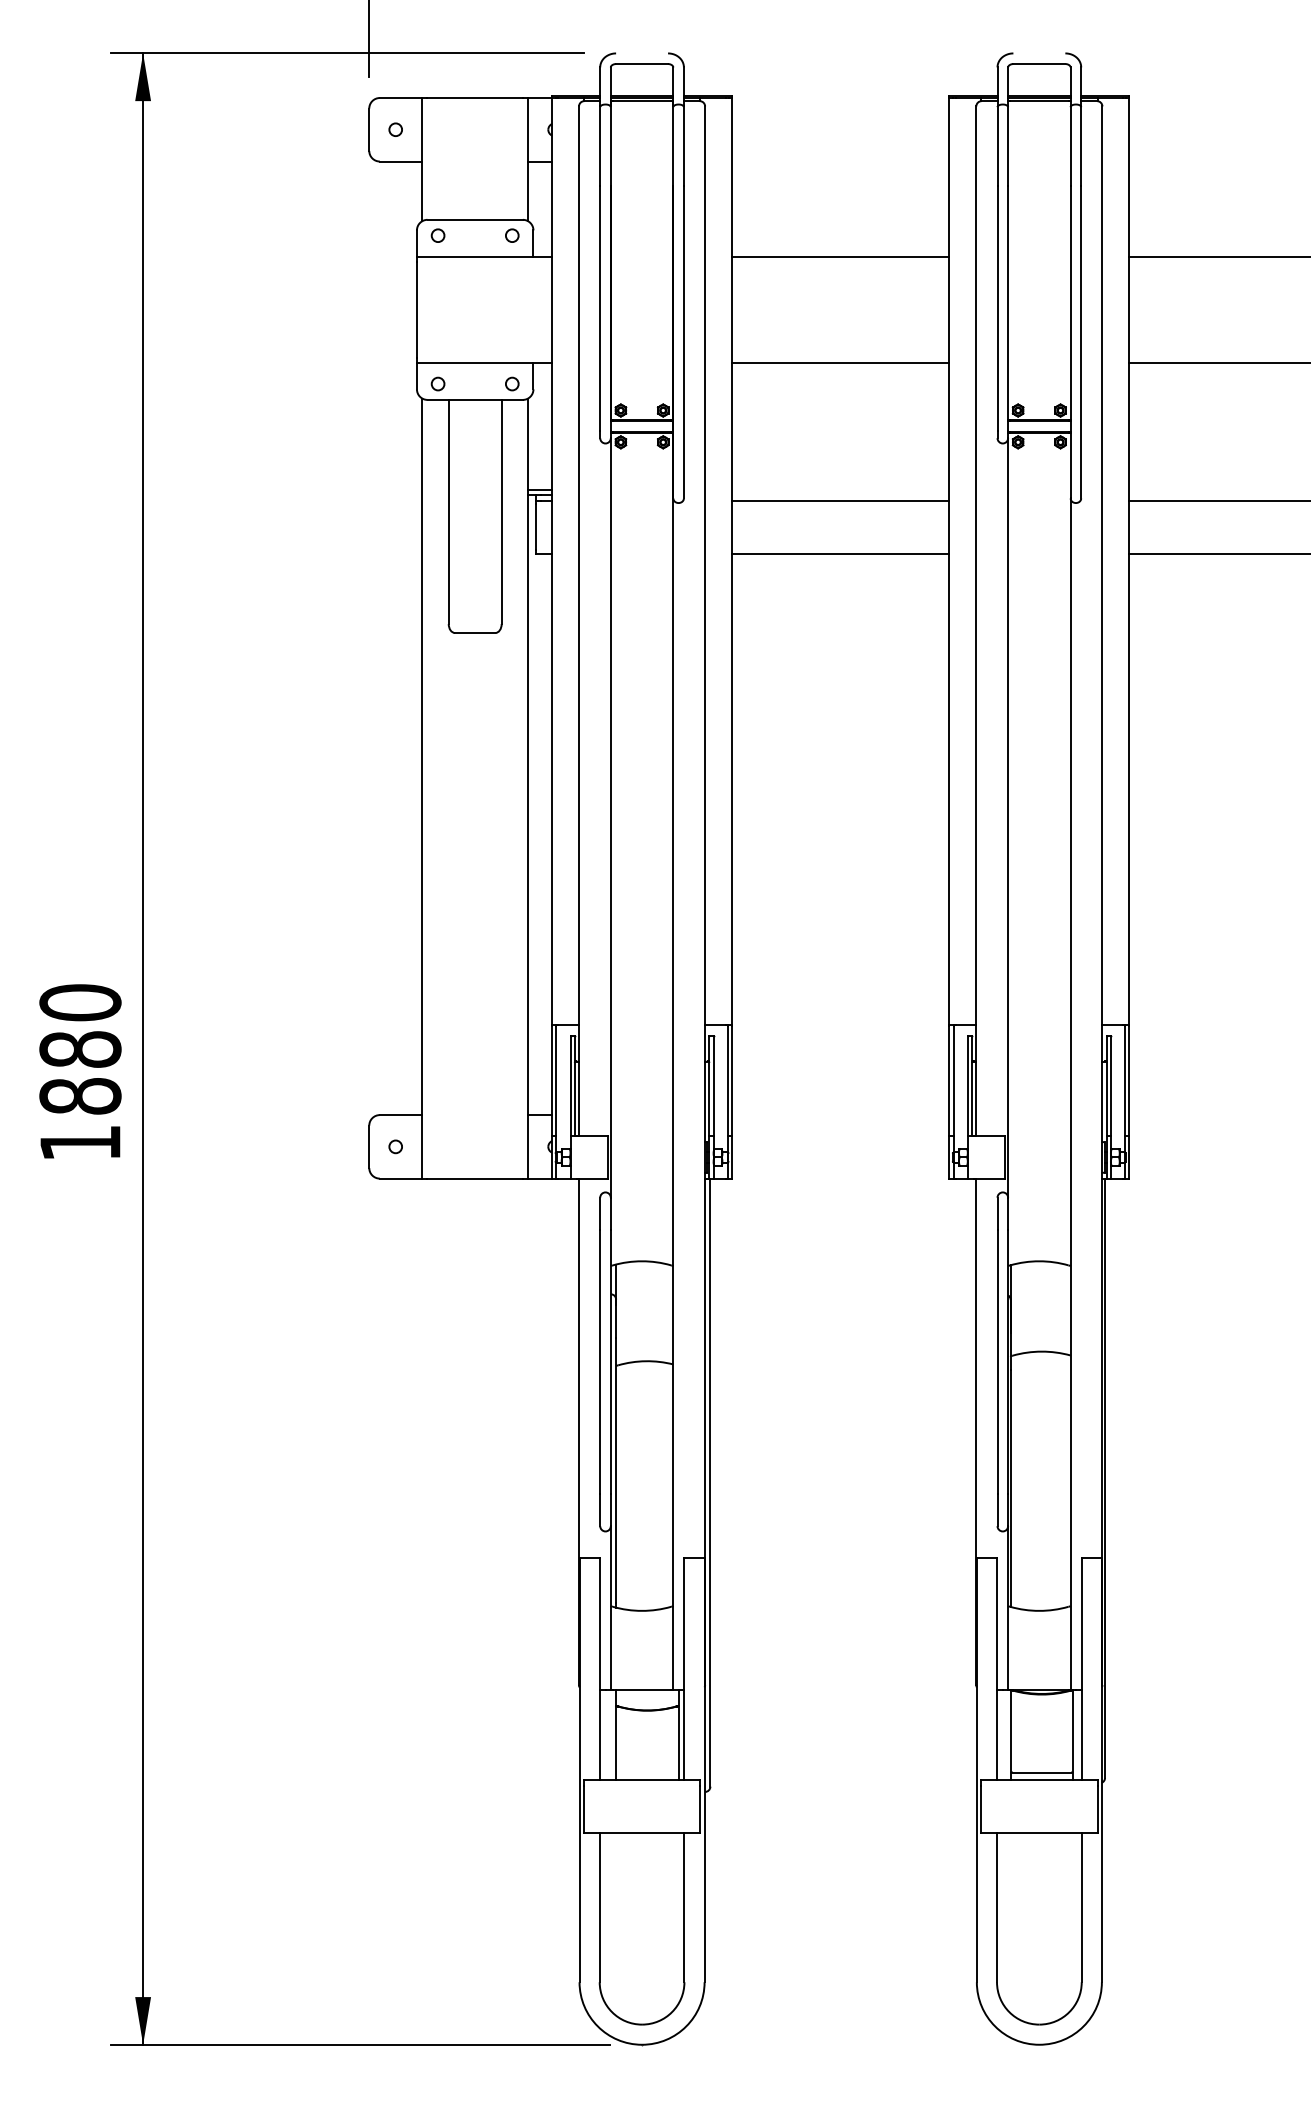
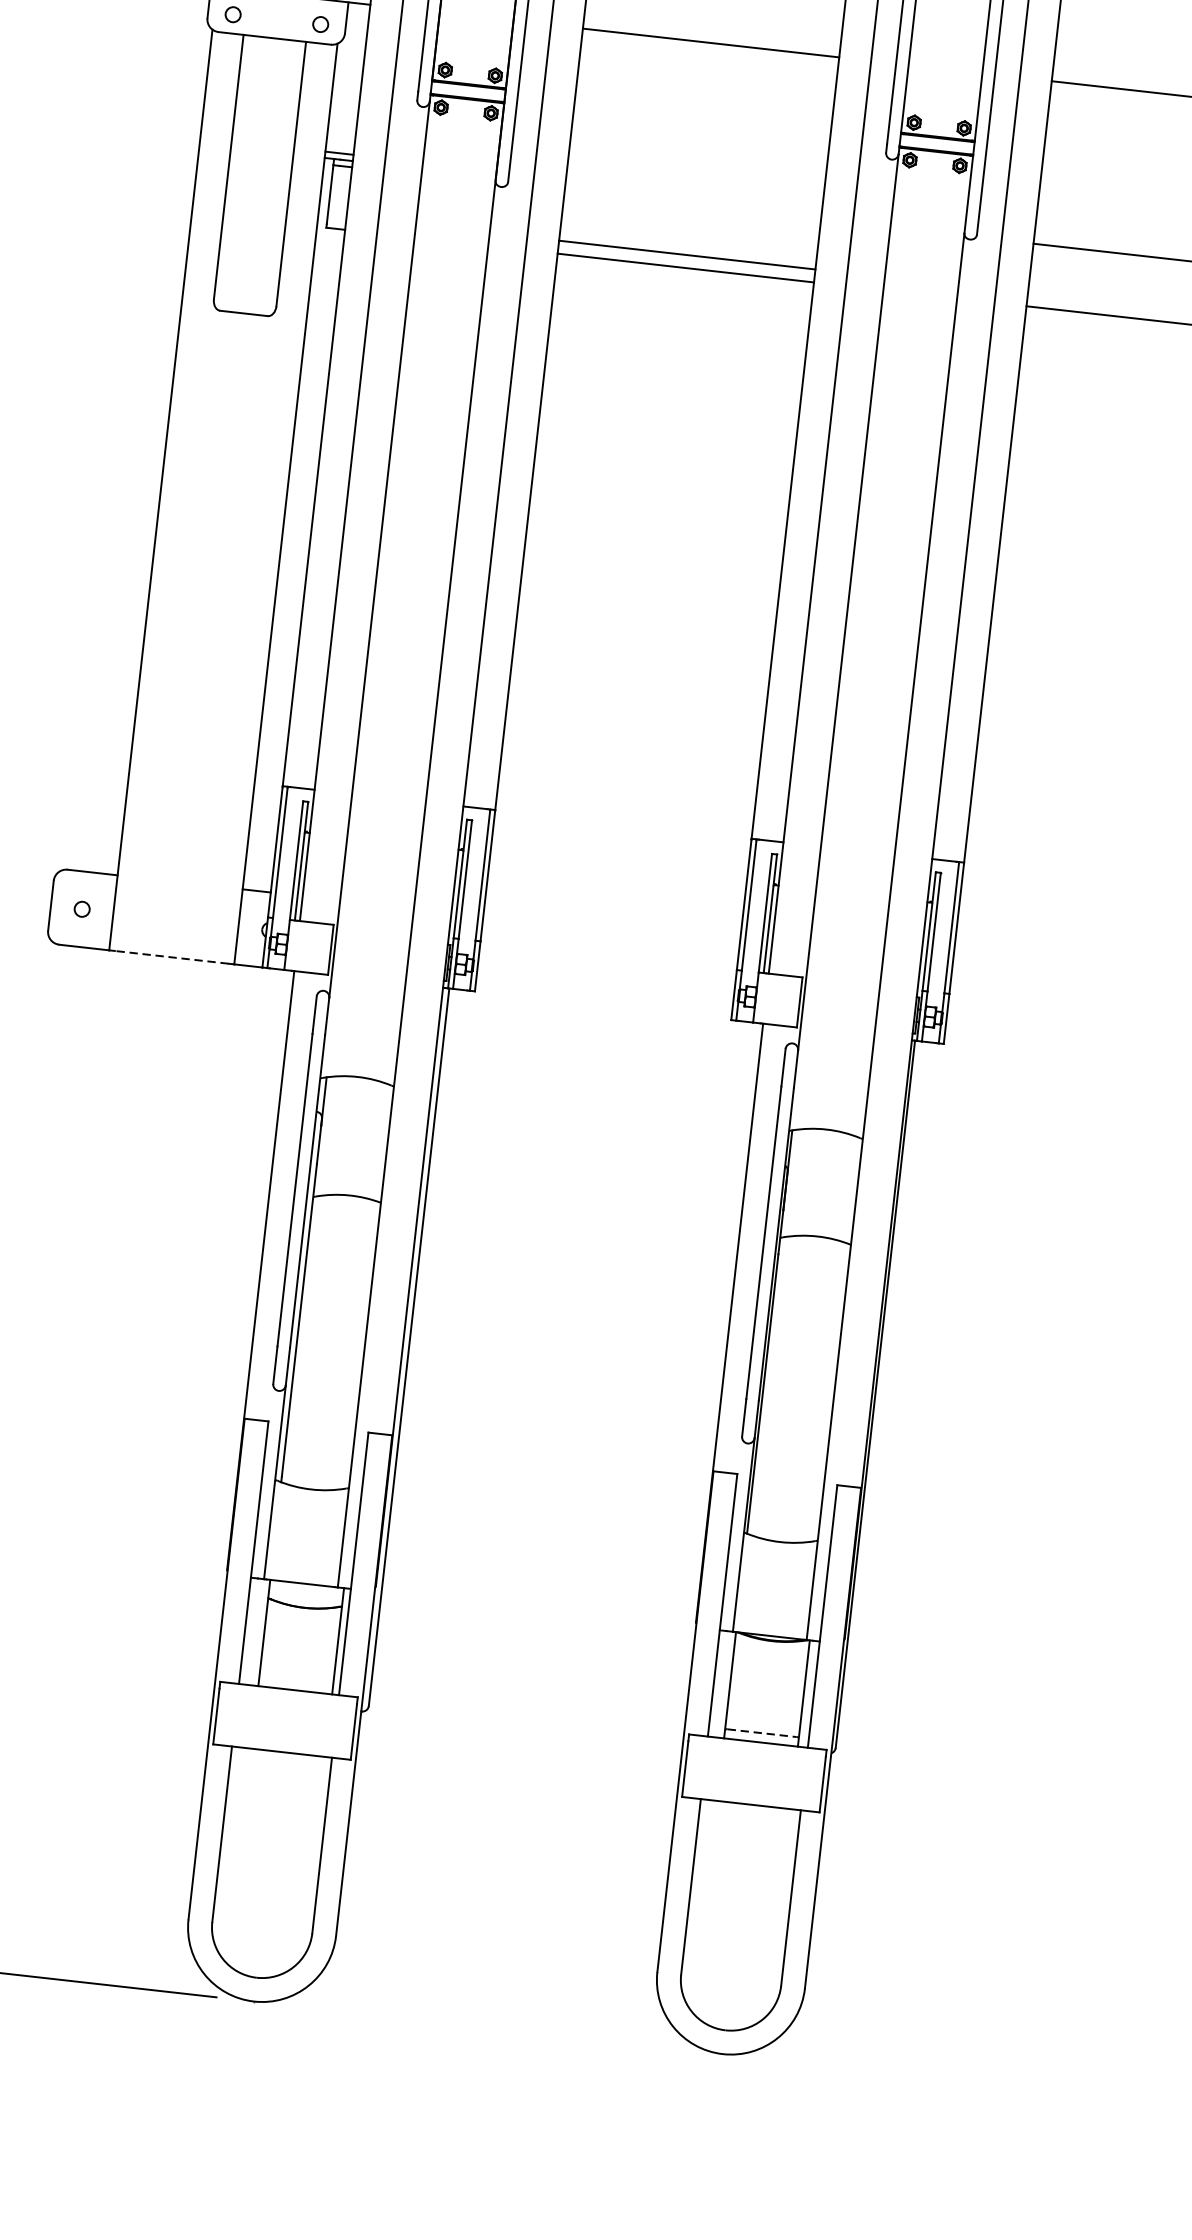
line: (840, 500) -> (687, 254), moved
line: (474, 1178) -> (170, 957), solid -> dashed
line: (1042, 1772) -> (762, 1733), solid -> dashed

